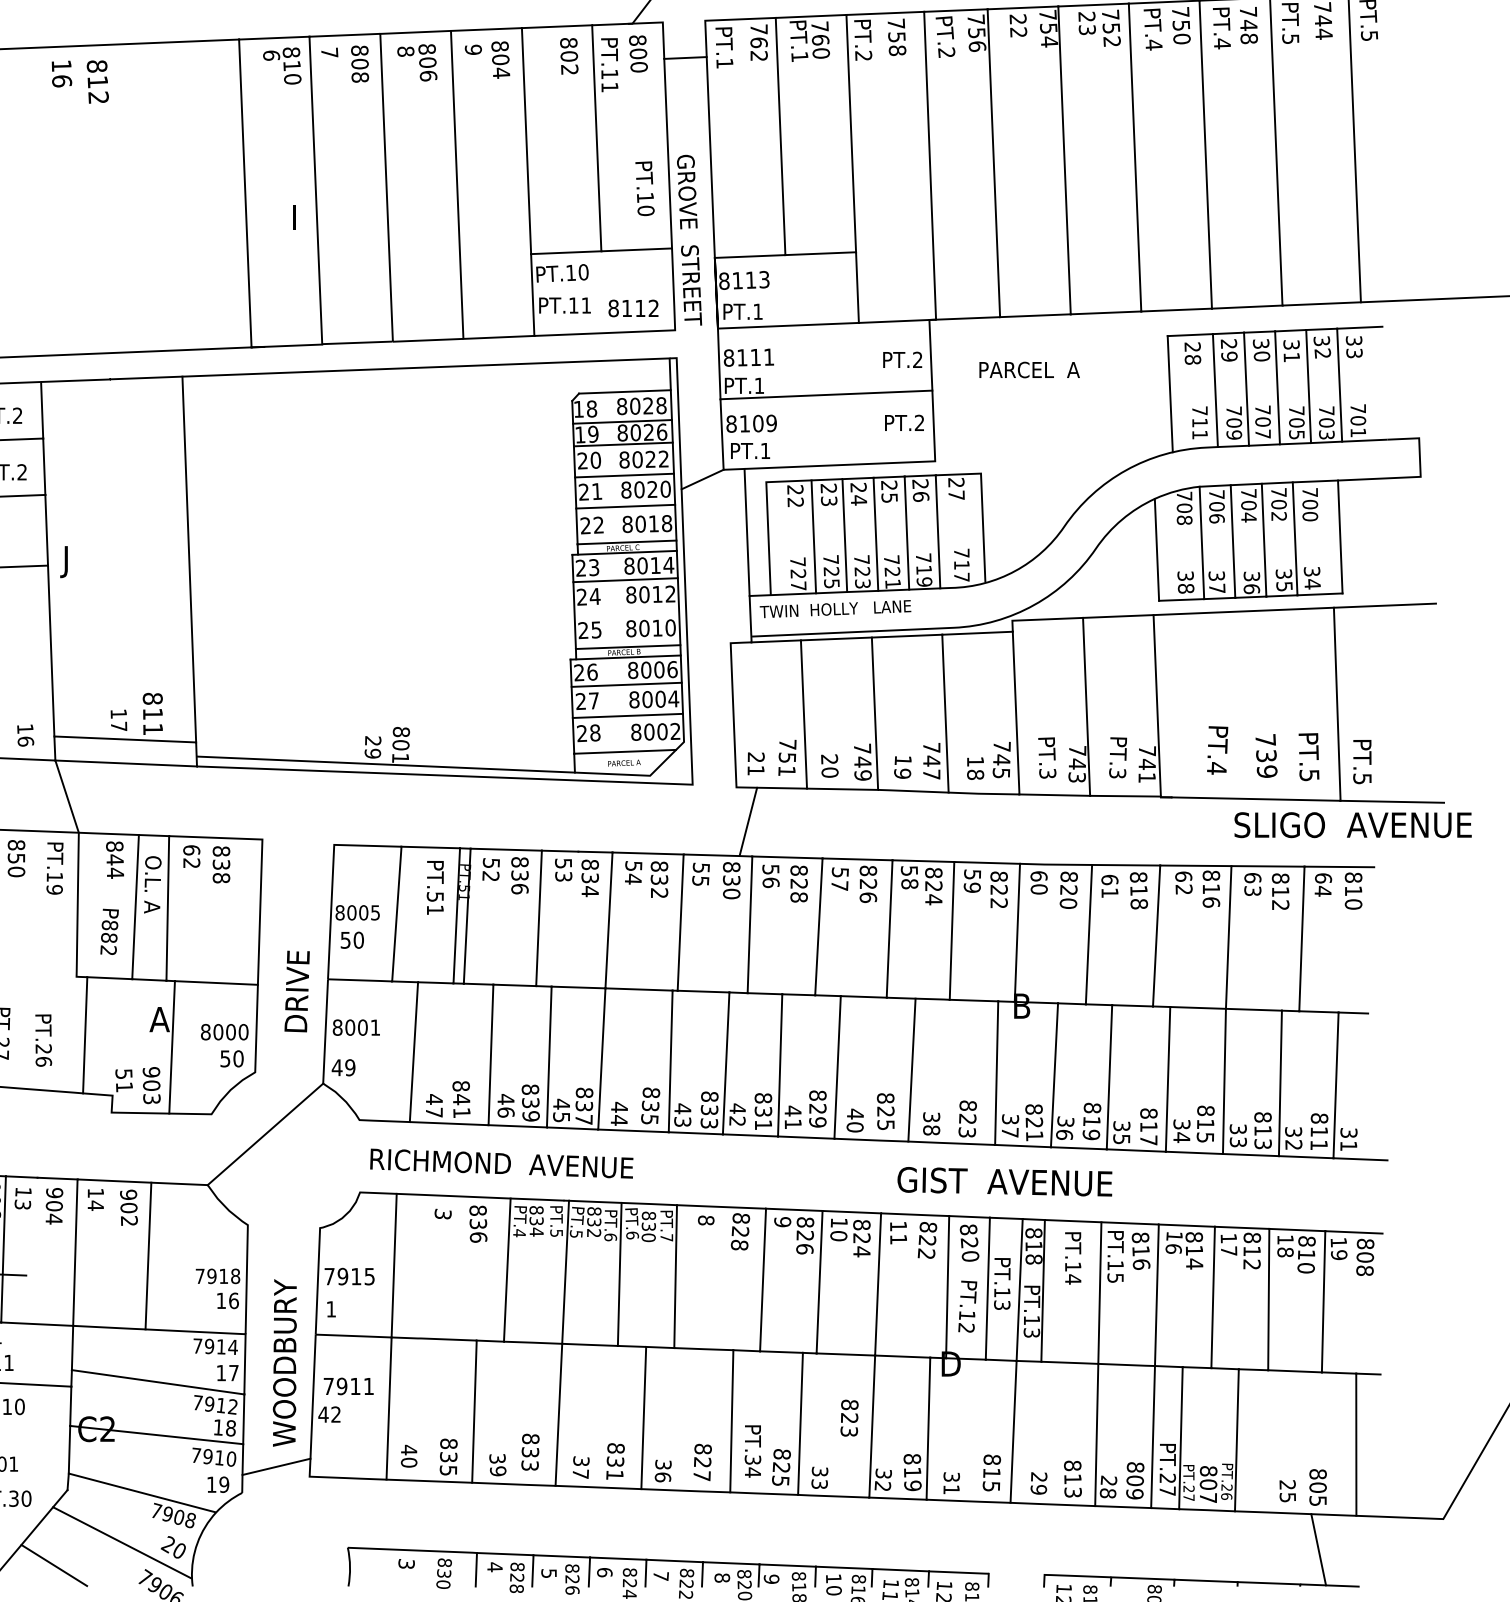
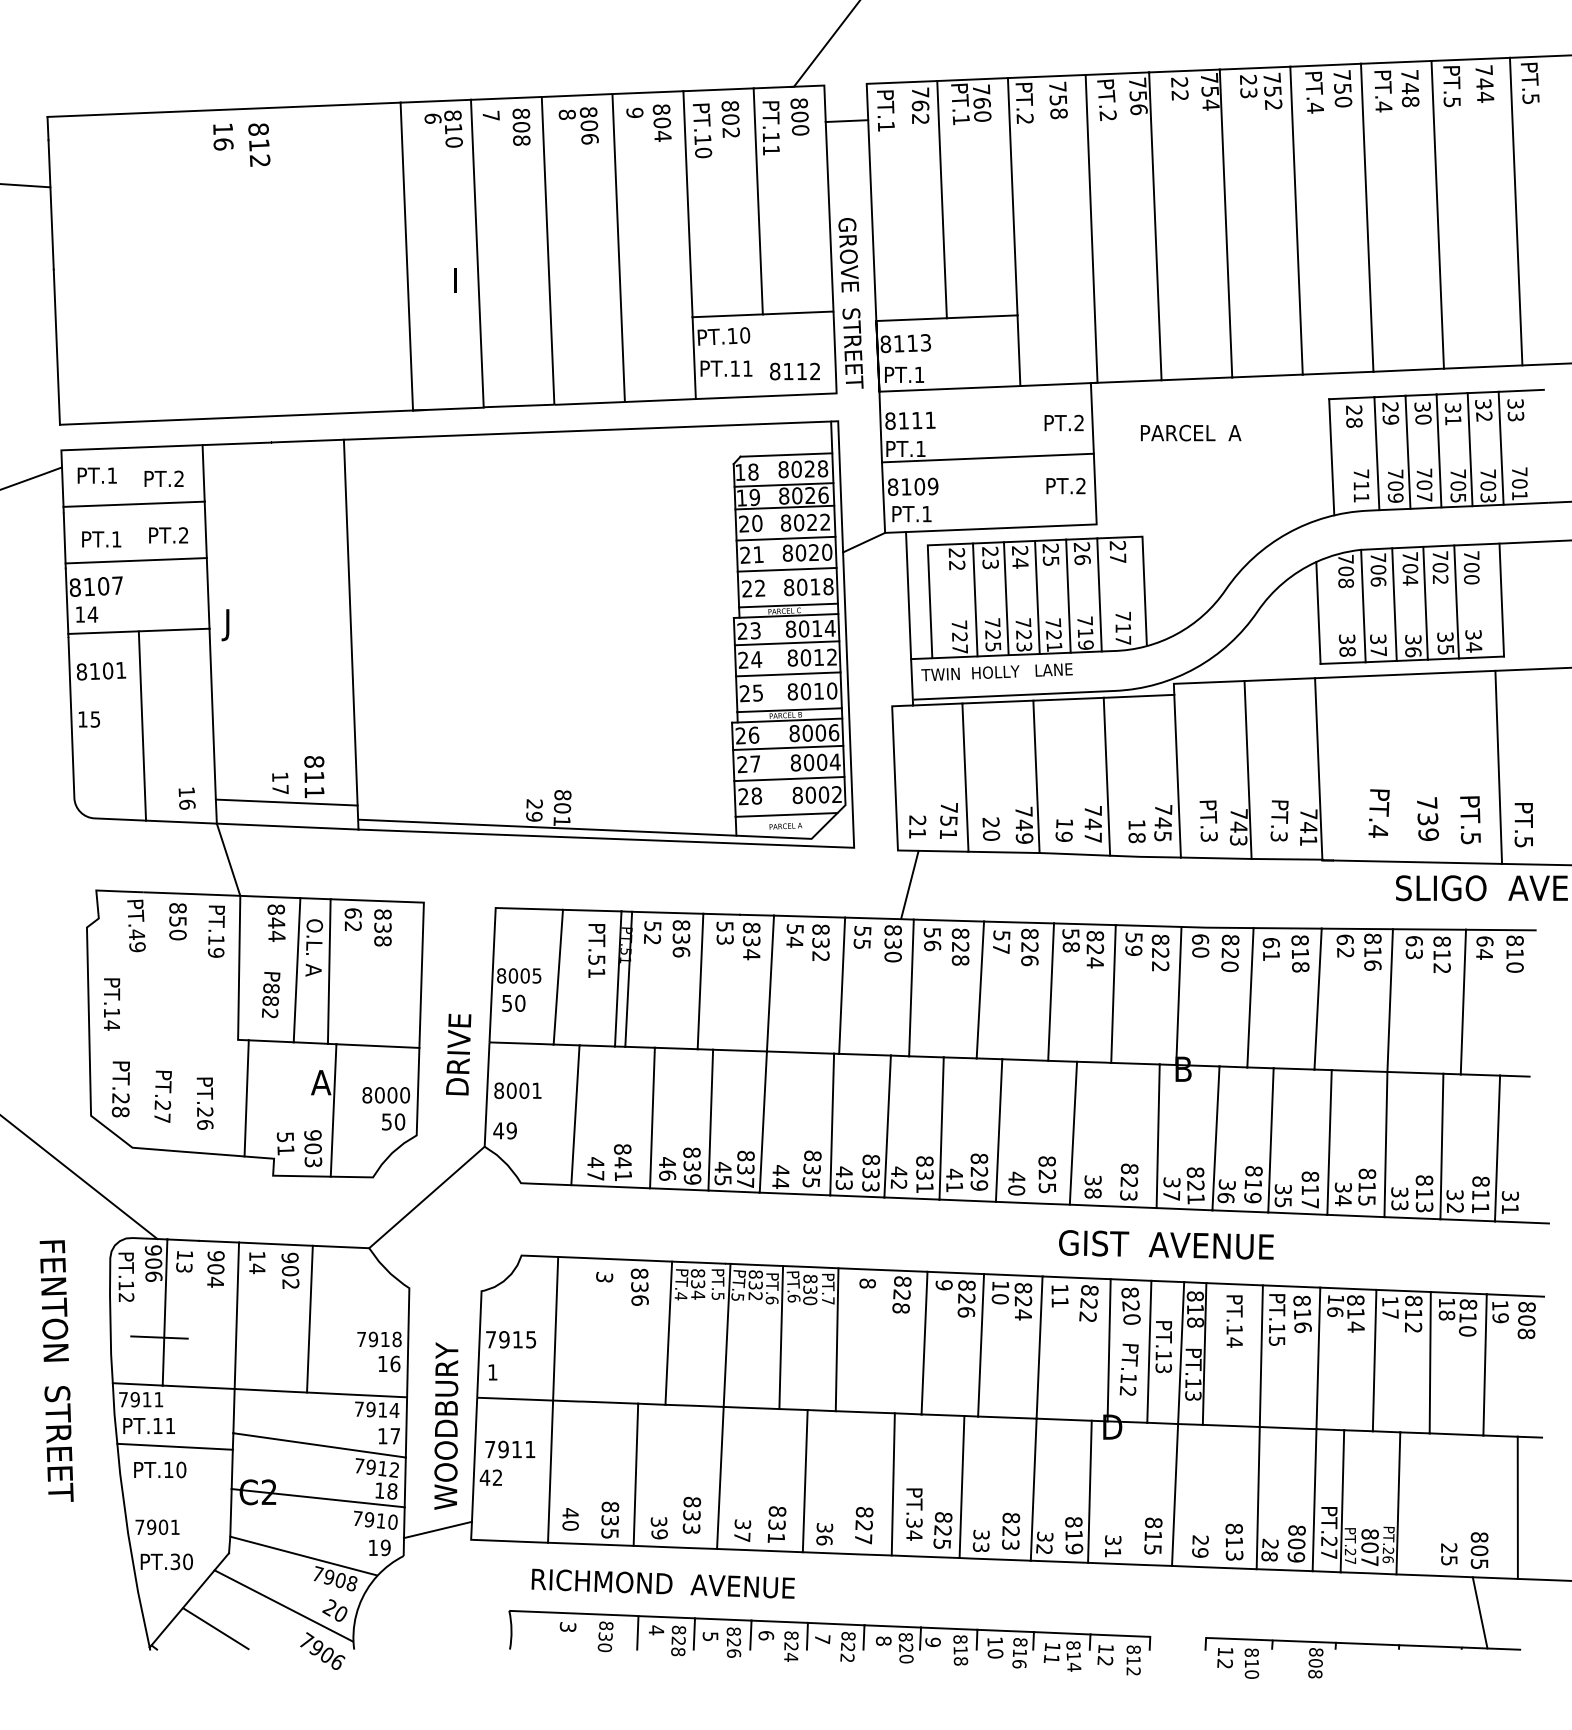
text: (645, 188) -> (702, 130), moved
line: (627, 611) -> (788, 674), added
text: (501, 1163) -> (662, 1583), moved
text: (850, 1417) -> (1011, 1530), moved

